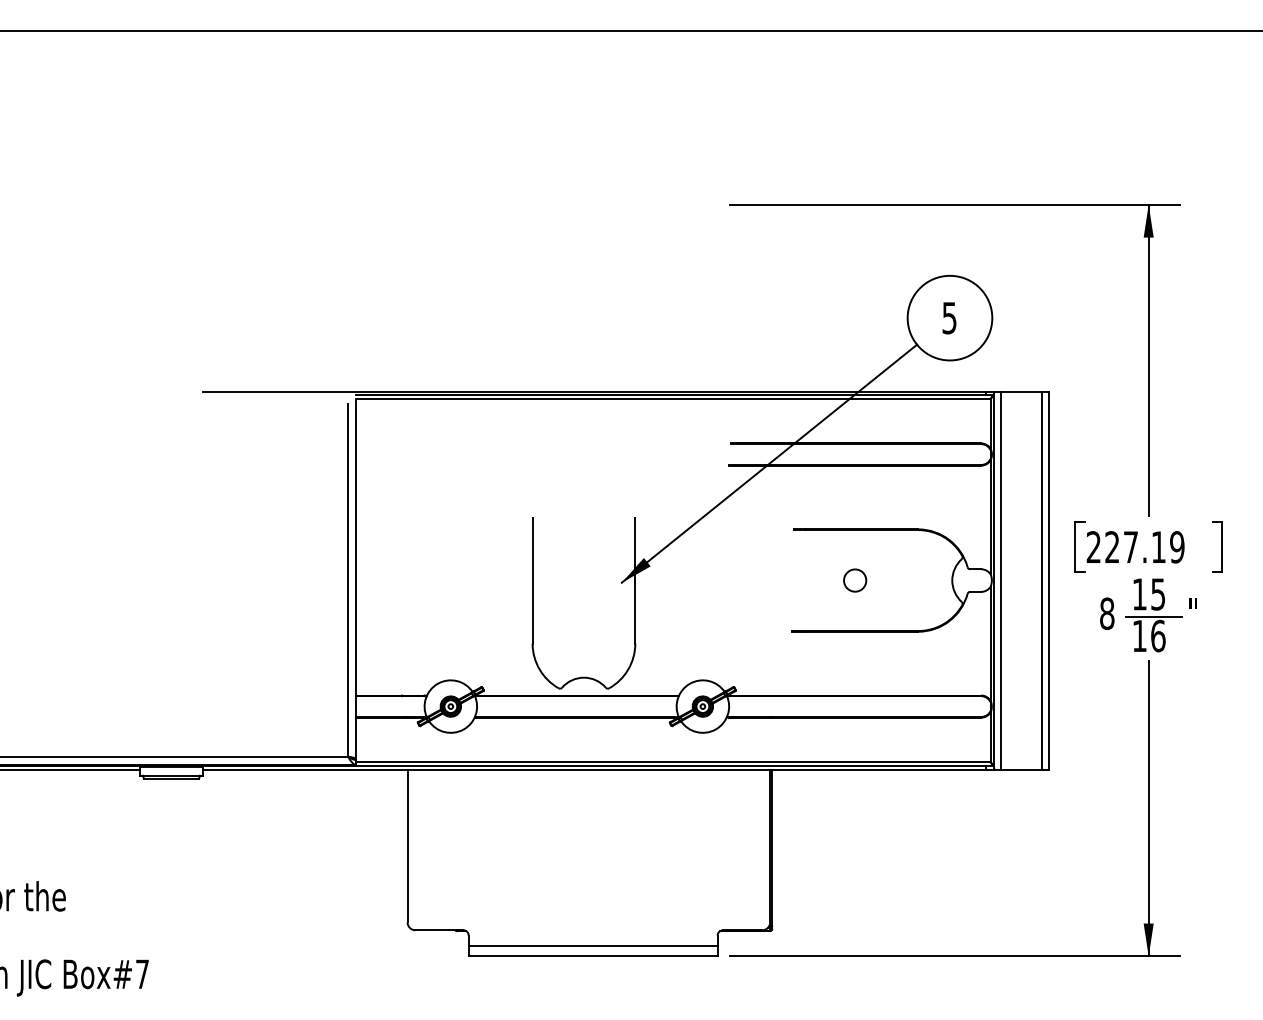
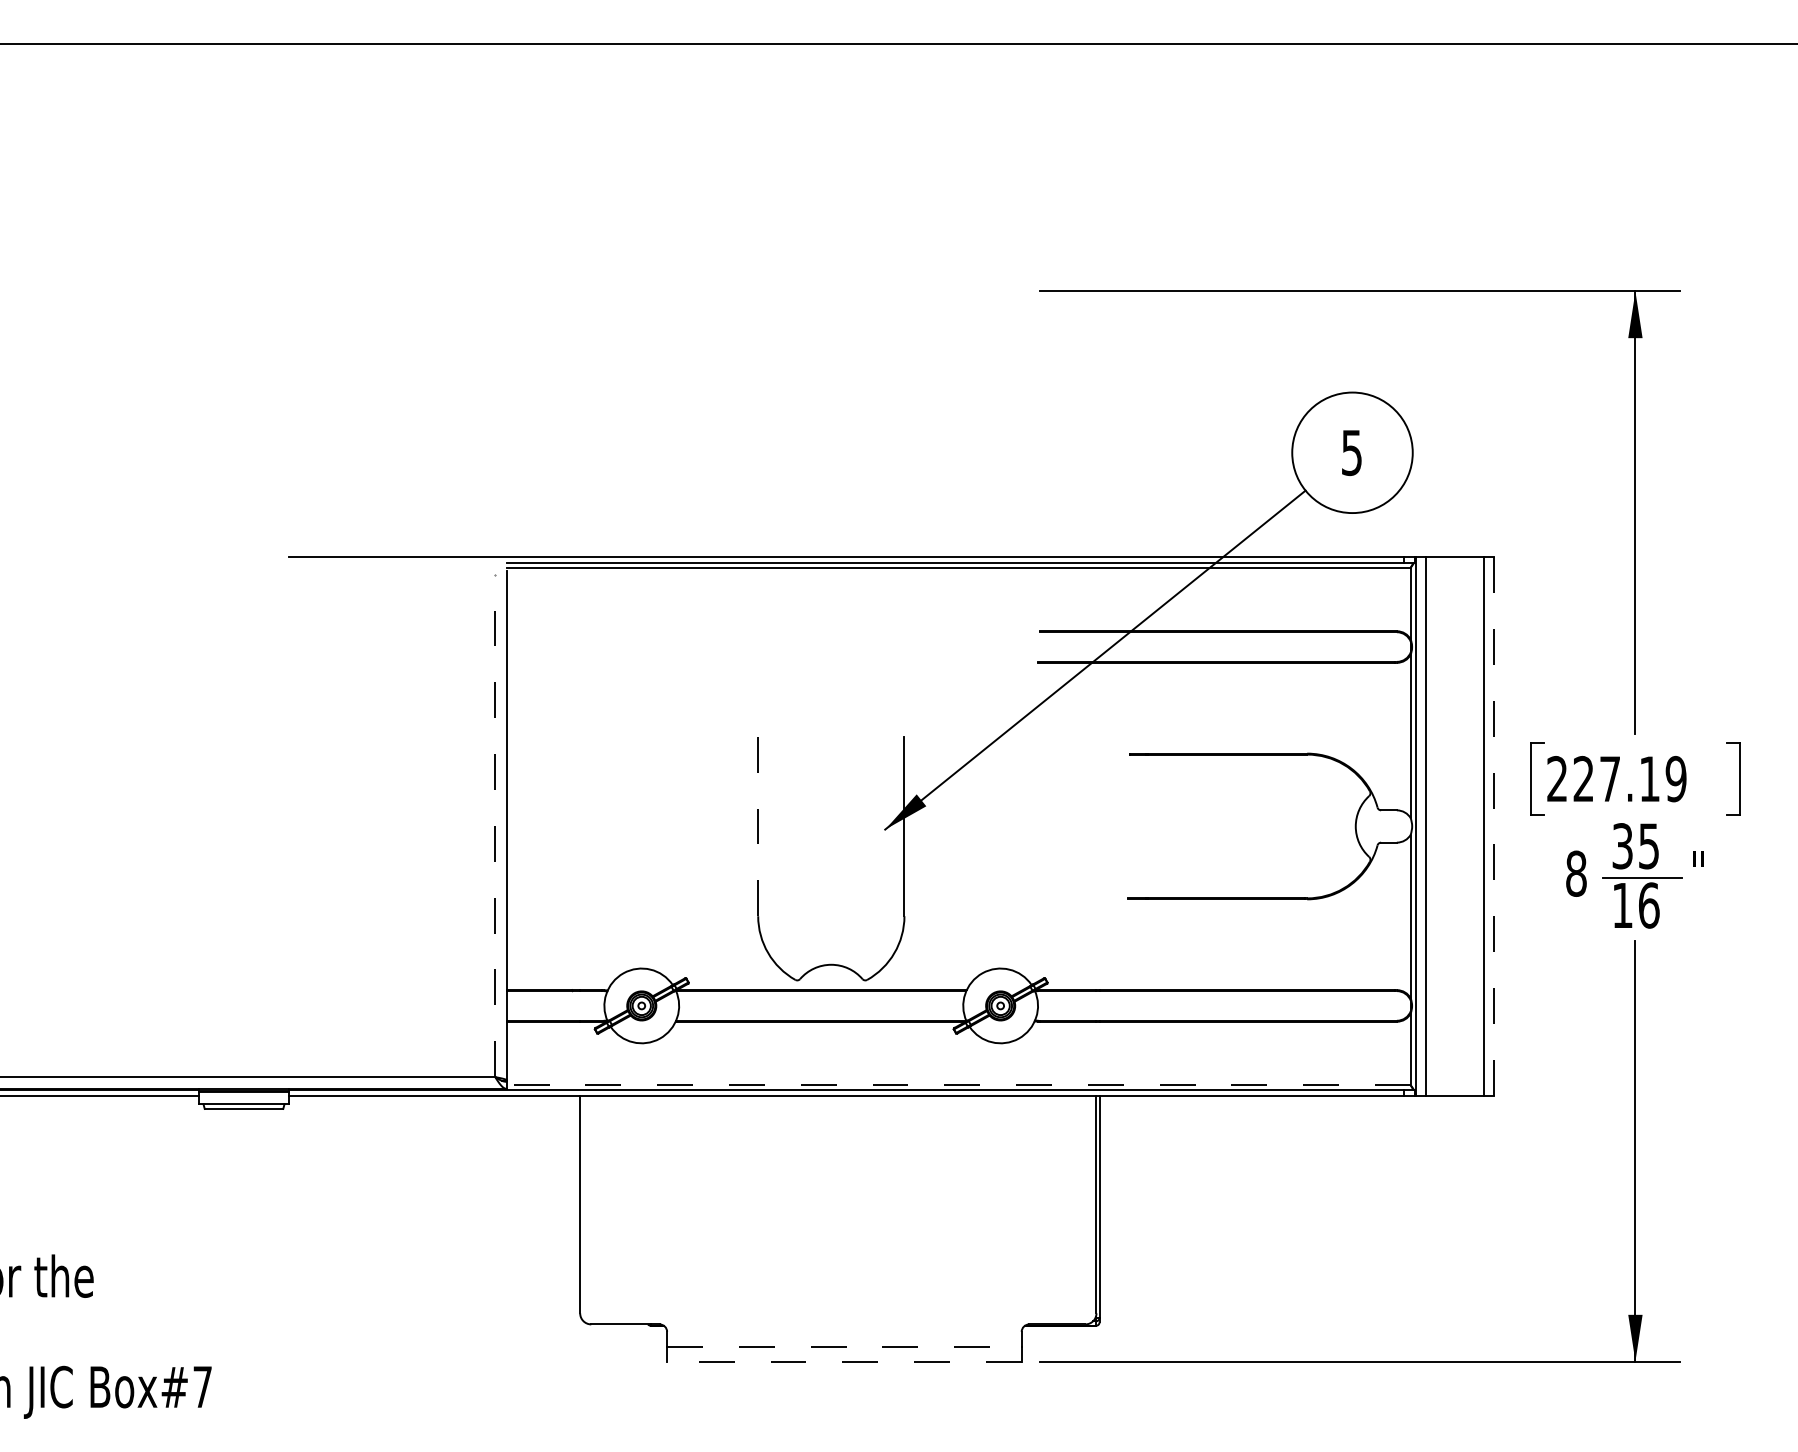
line: (348, 579) -> (495, 825), solid -> dashed
line: (532, 580) -> (758, 826), solid -> dashed
circle: (855, 580) -> (1217, 826), removed
line: (1049, 580) -> (1494, 826), solid -> dashed
text: (1139, 594) -> (1622, 846), 15 -> 35
line: (673, 762) -> (959, 1085), solid -> dashed
line: (593, 946) -> (844, 1347), solid -> dashed
line: (592, 956) -> (843, 1361), solid -> dashed

